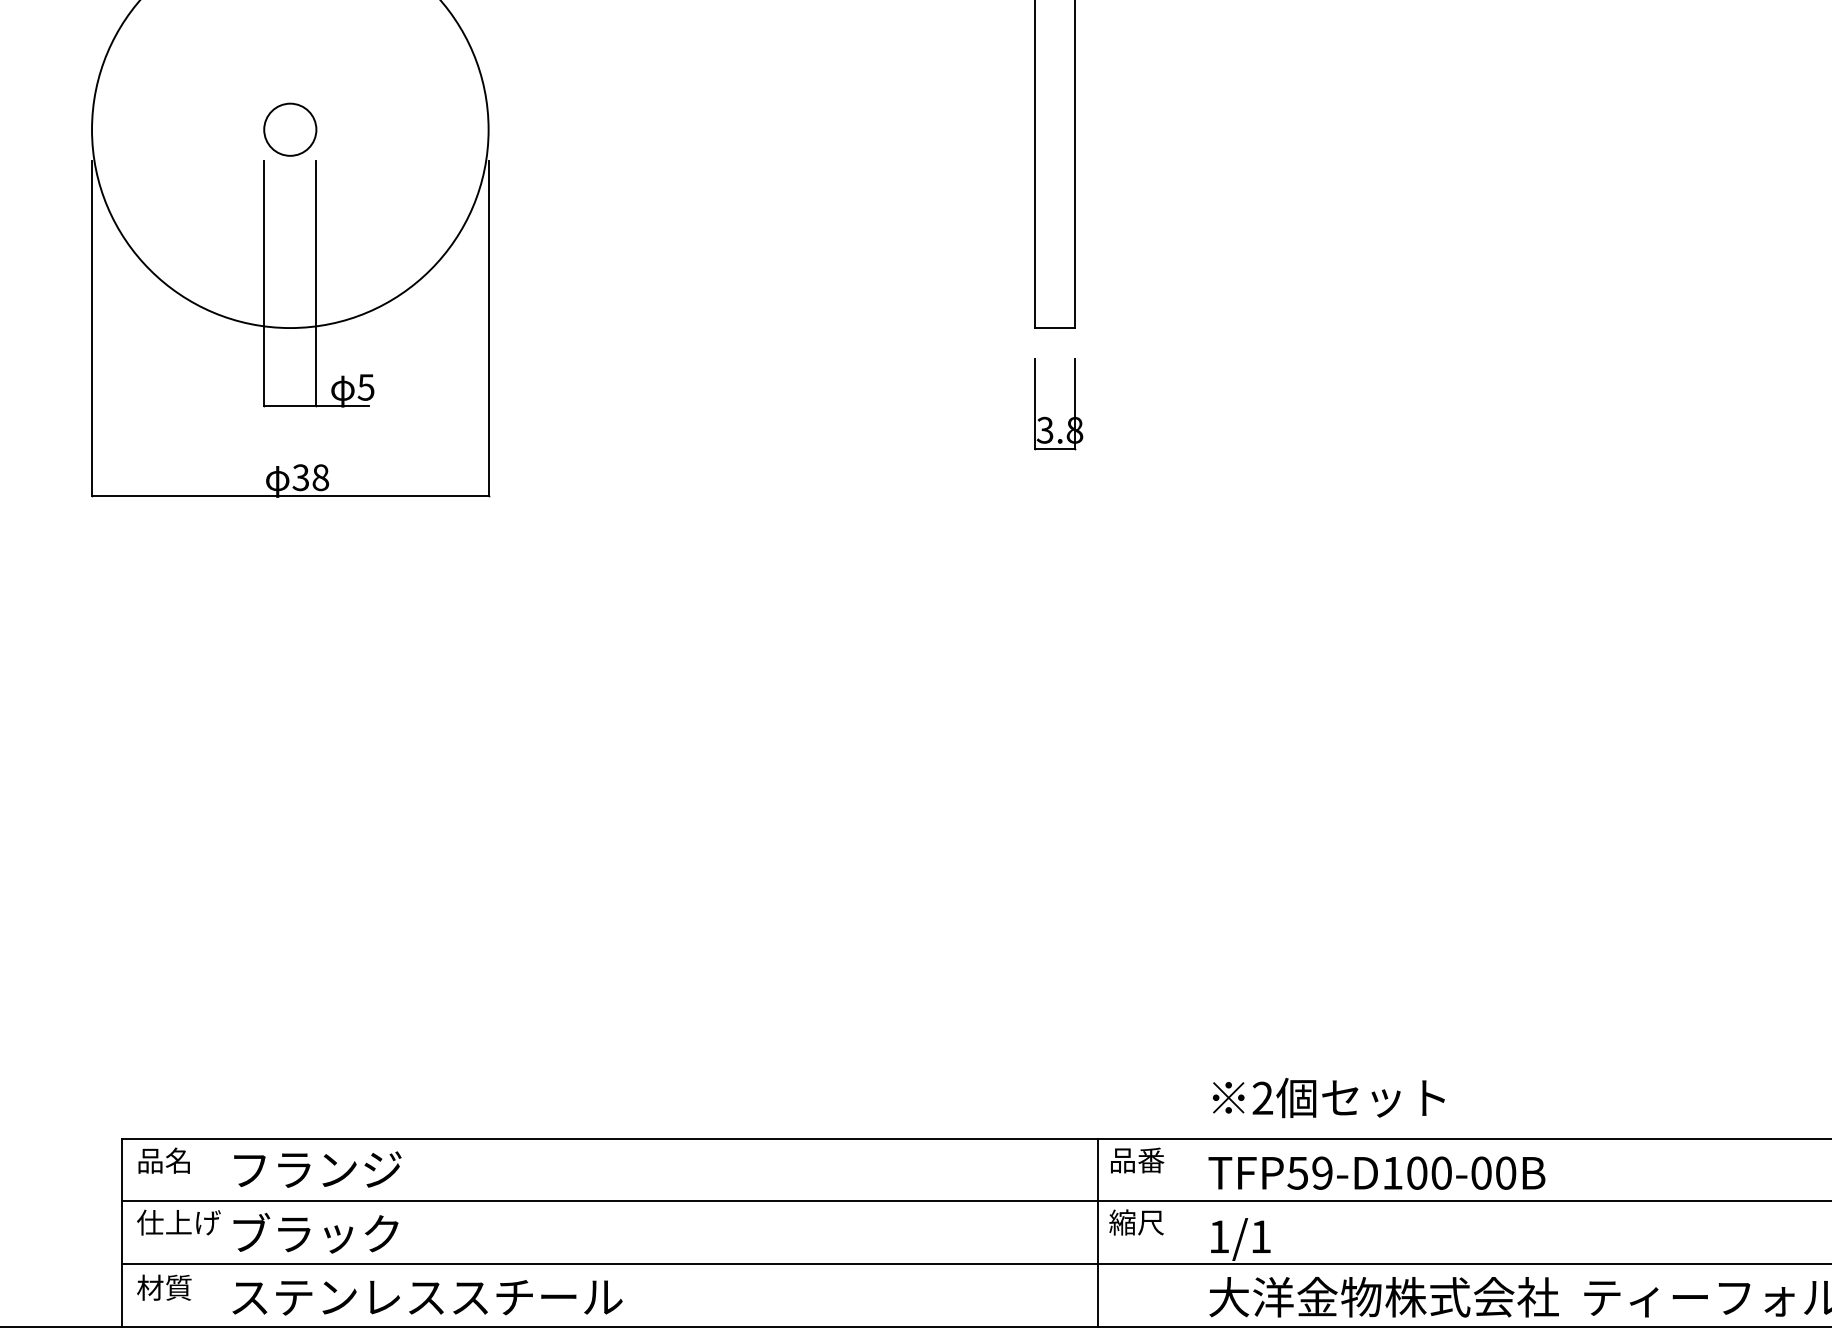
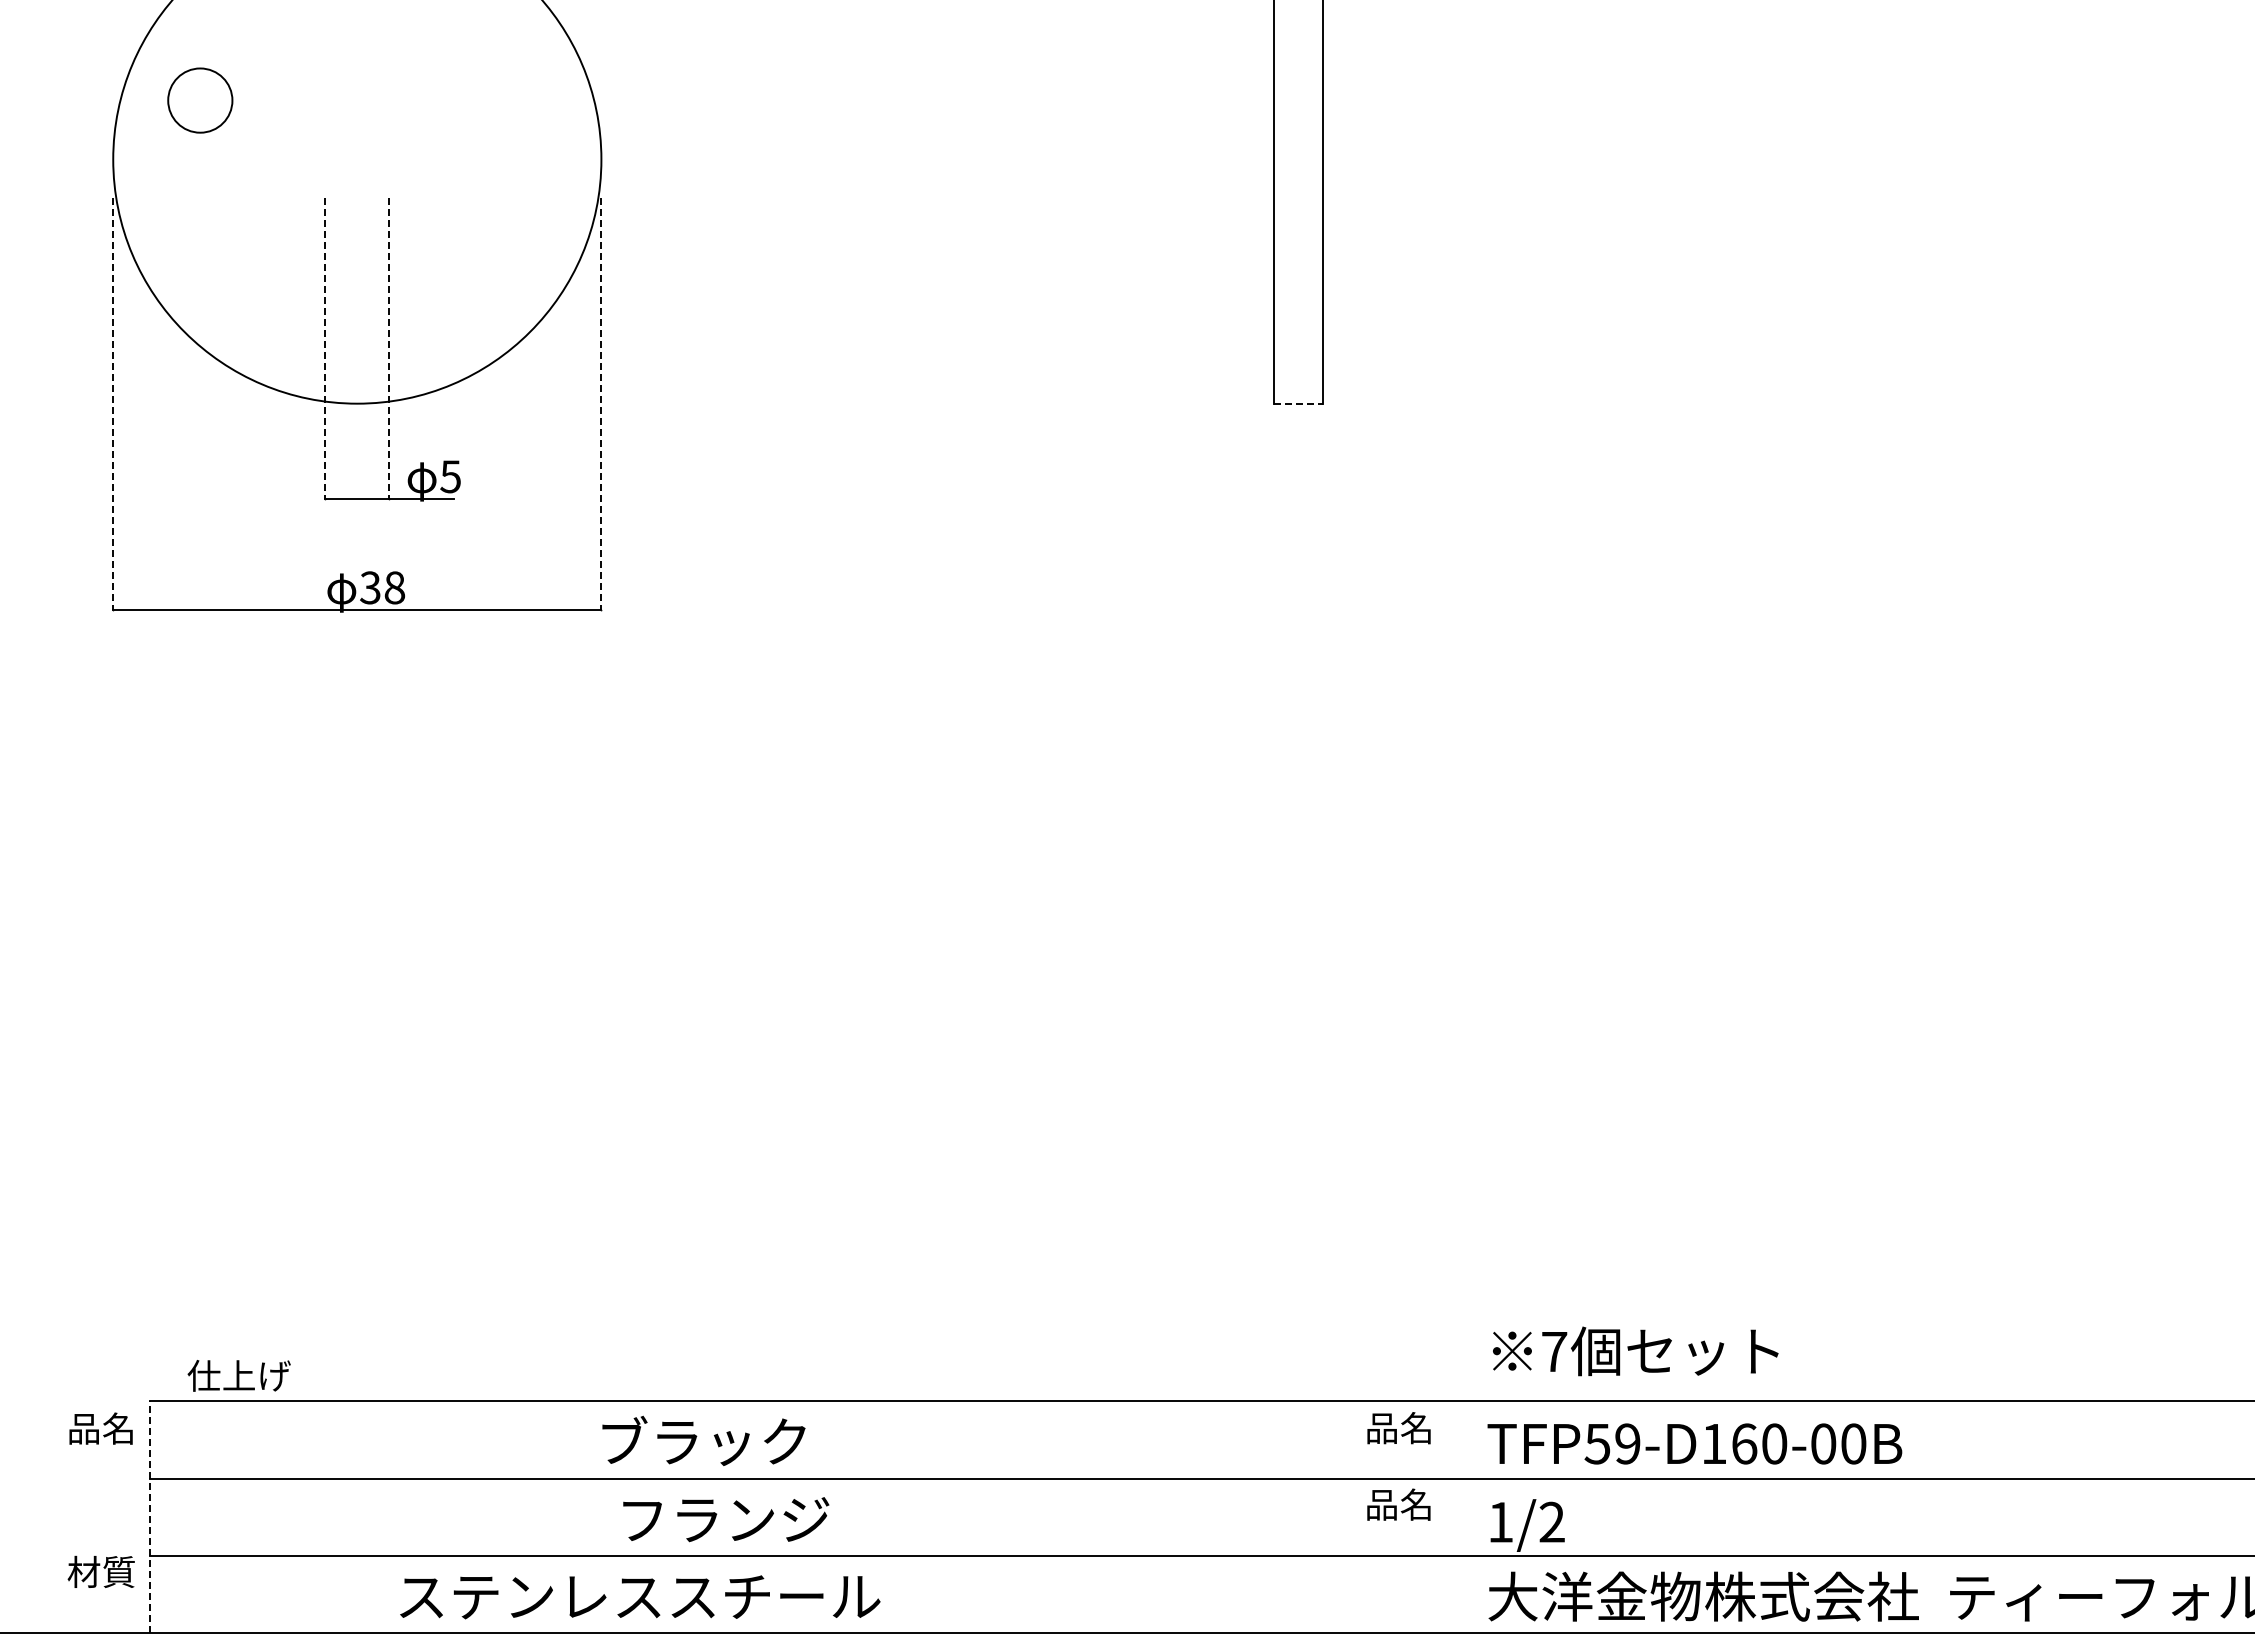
circle: (290, 129) -> (200, 100), moved
line: (264, 283) -> (325, 348), solid -> dashed
line: (316, 283) -> (389, 348), solid -> dashed
line: (1055, 327) -> (1299, 403), solid -> dashed
line: (92, 328) -> (113, 404), solid -> dashed
line: (488, 328) -> (601, 404), solid -> dashed
part: (1074, 404) -> (1322, 497), removed
text: (1262, 1098) -> (1554, 1351), 2 -> 7
text: (163, 1160) -> (100, 1428), moved
text: (1151, 1160) -> (1417, 1428), 品番 -> 品名
text: (318, 1169) -> (726, 1519), moved
text: (1417, 1172) -> (1744, 1443), TFP59-D100-00B -> TFP59-D160-00B
text: (178, 1222) -> (238, 1375), moved
text: (1136, 1222) -> (1398, 1504), 縮尺 -> 品名
line: (121, 1232) -> (149, 1517), solid -> dashed
text: (315, 1232) -> (703, 1440), moved
line: (1097, 1232) -> (1351, 1516), removed
text: (1260, 1236) -> (1551, 1521), 1/1 -> 1/2
text: (163, 1287) -> (100, 1571), moved
text: (427, 1297) -> (640, 1597), moved

